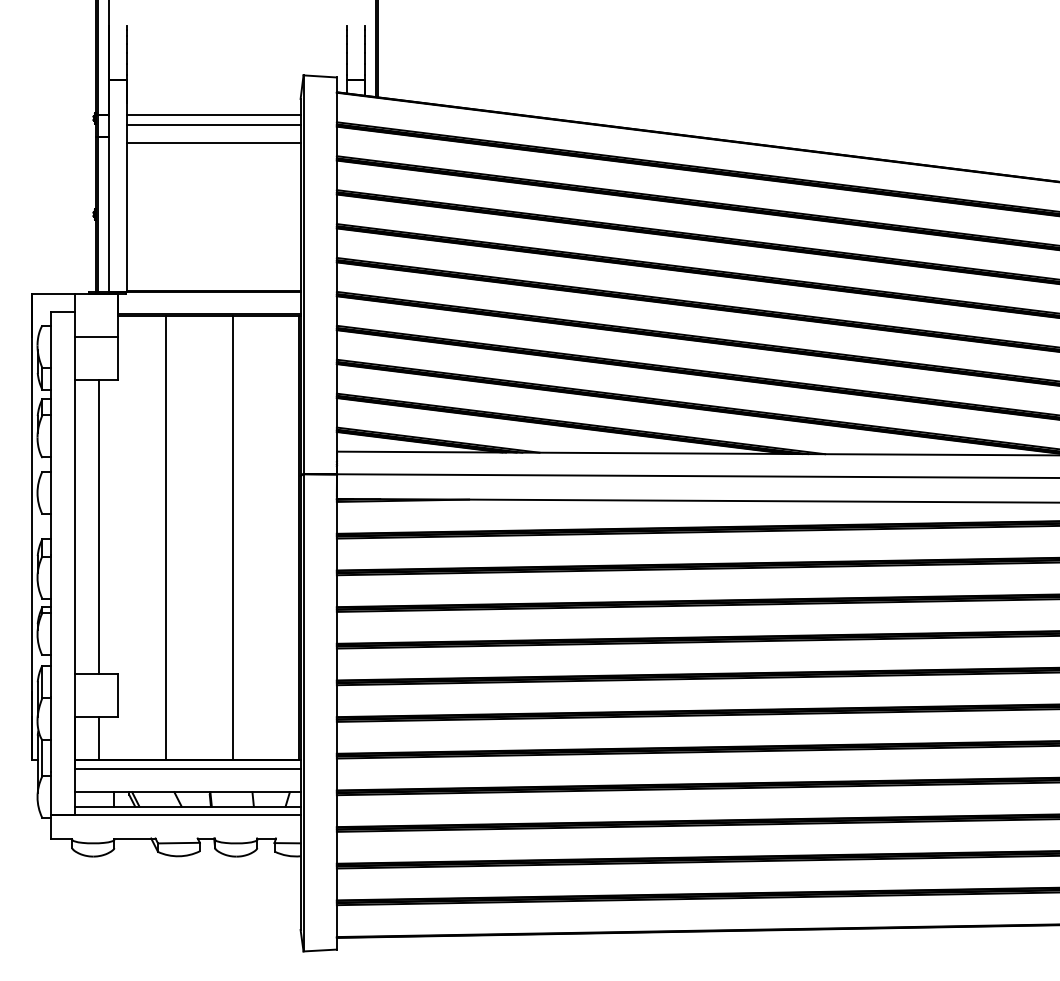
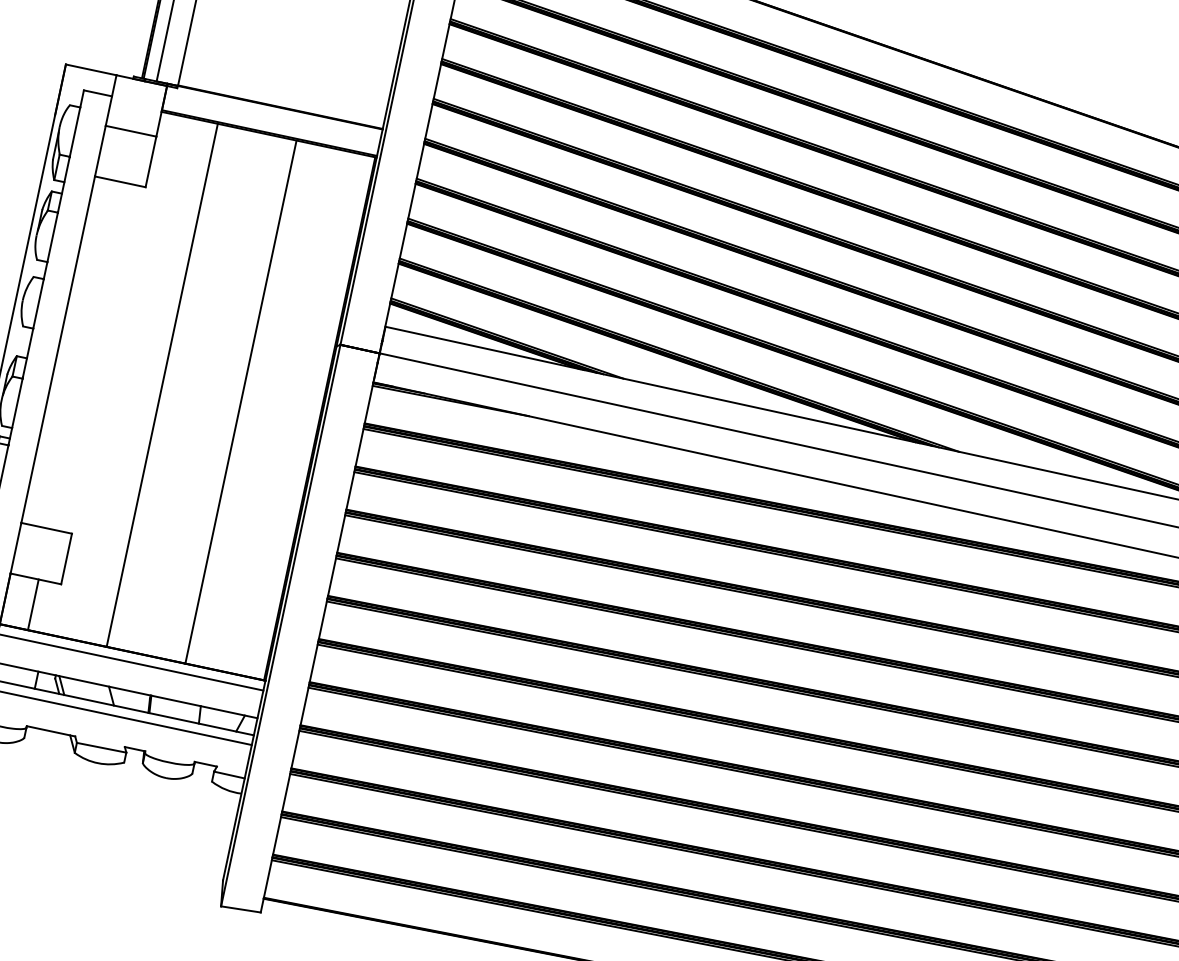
line: (98, 526) -> (86, 355), removed

